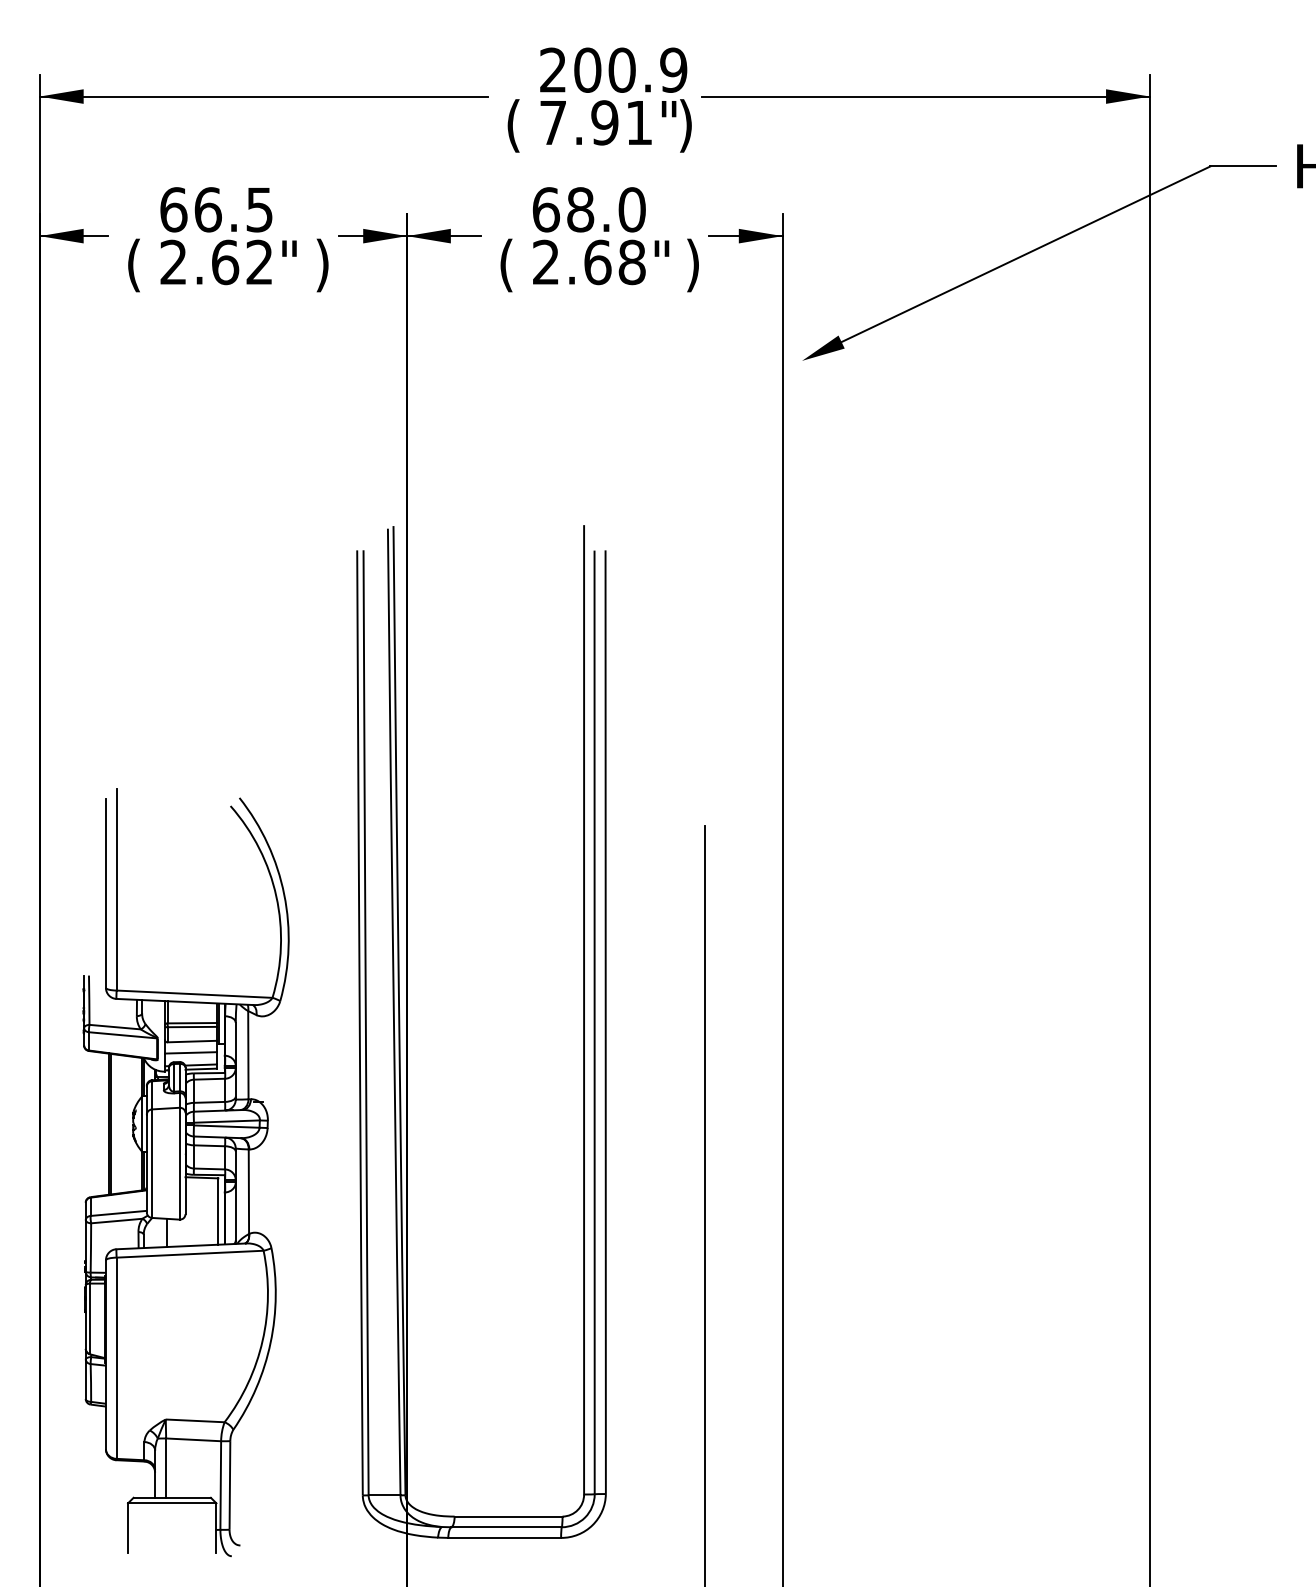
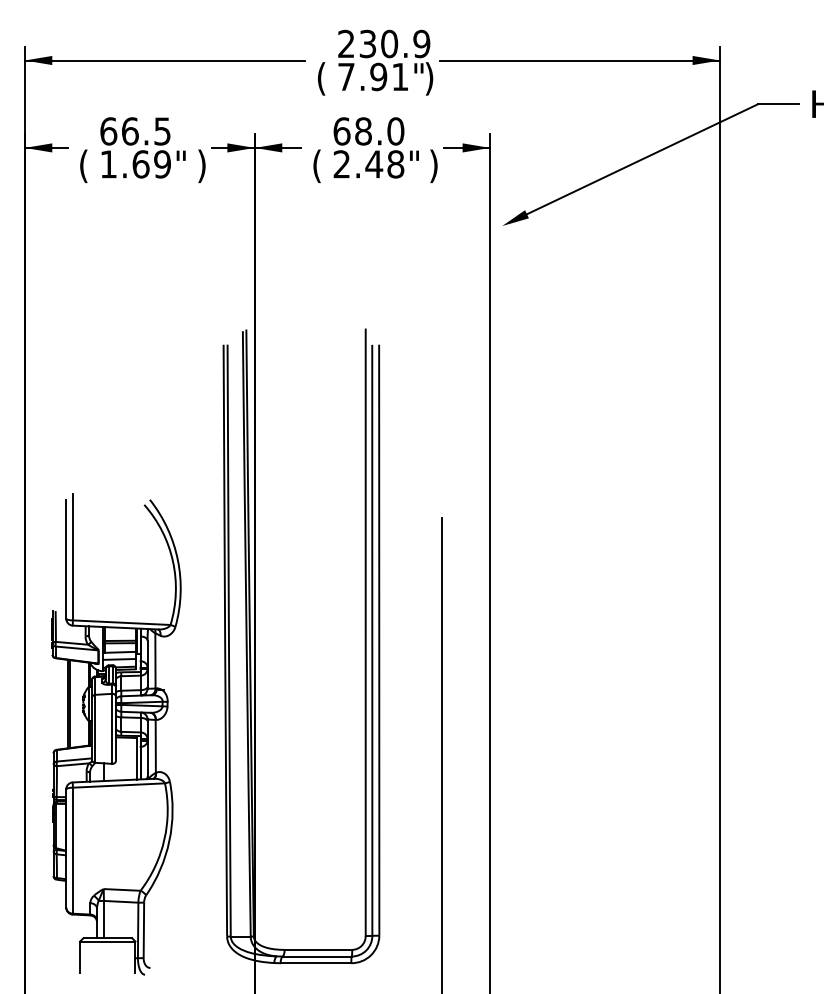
text: (586, 69) -> (367, 43), 200.9 -> 230.9
text: (216, 262) -> (135, 164), 2.62" -> 1.69"
text: (598, 262) -> (374, 164), 2.68" -> 2.48"

